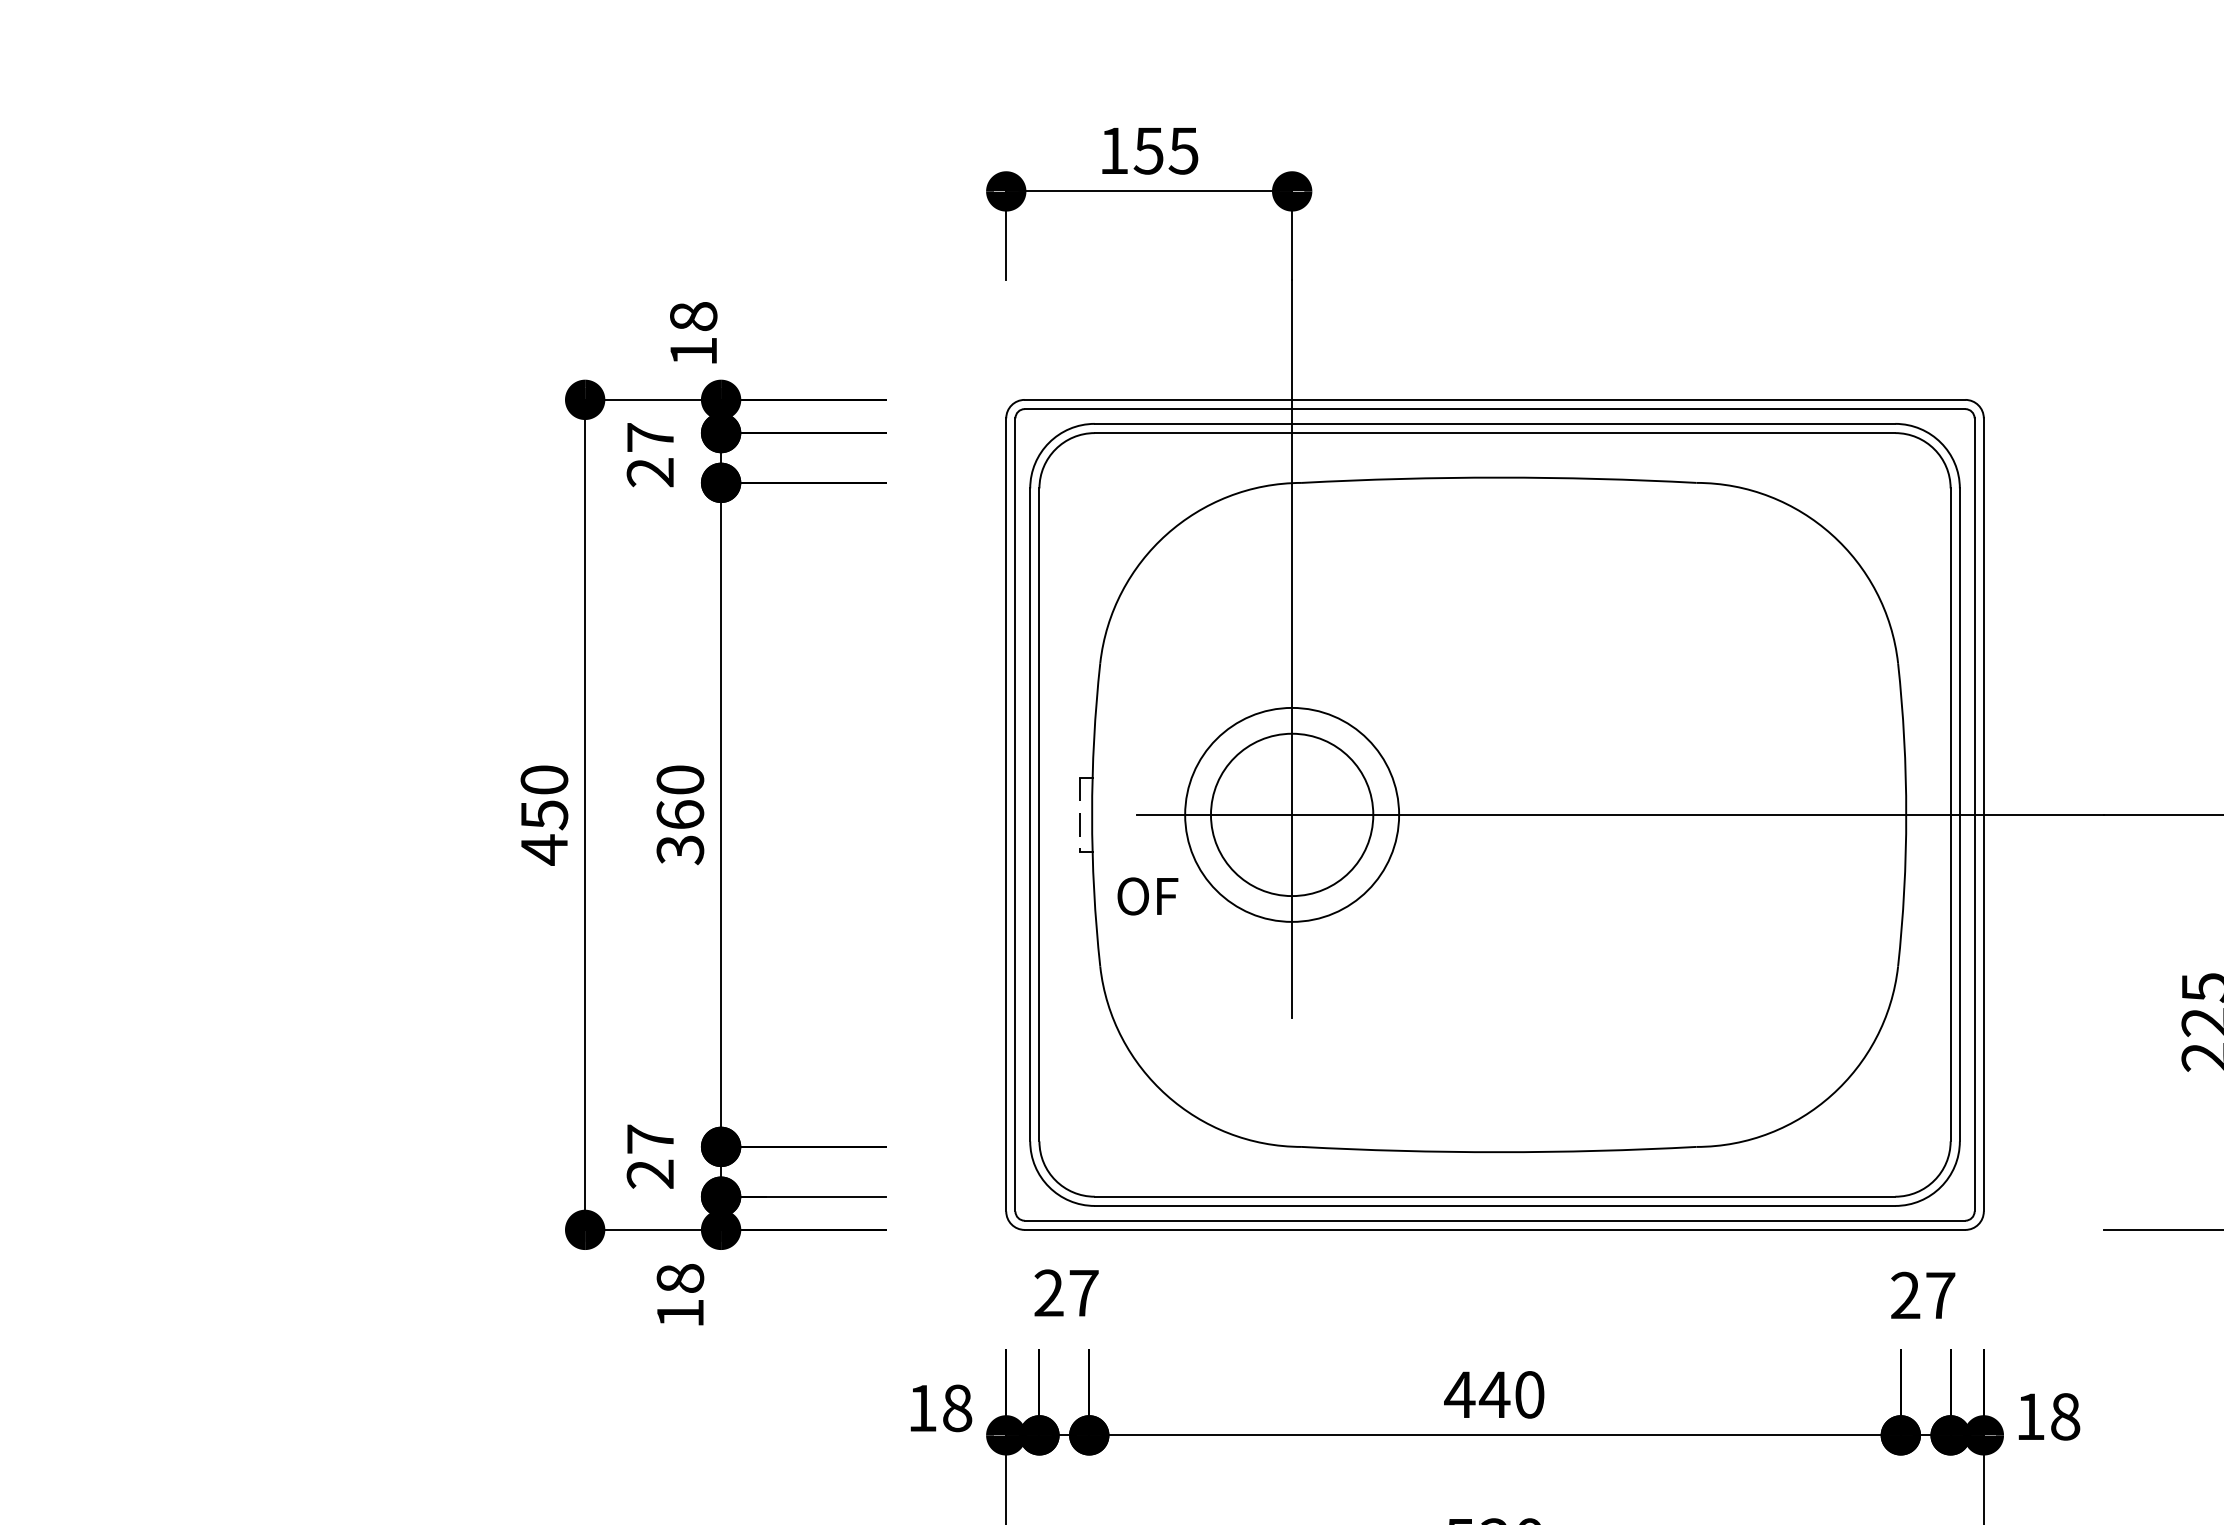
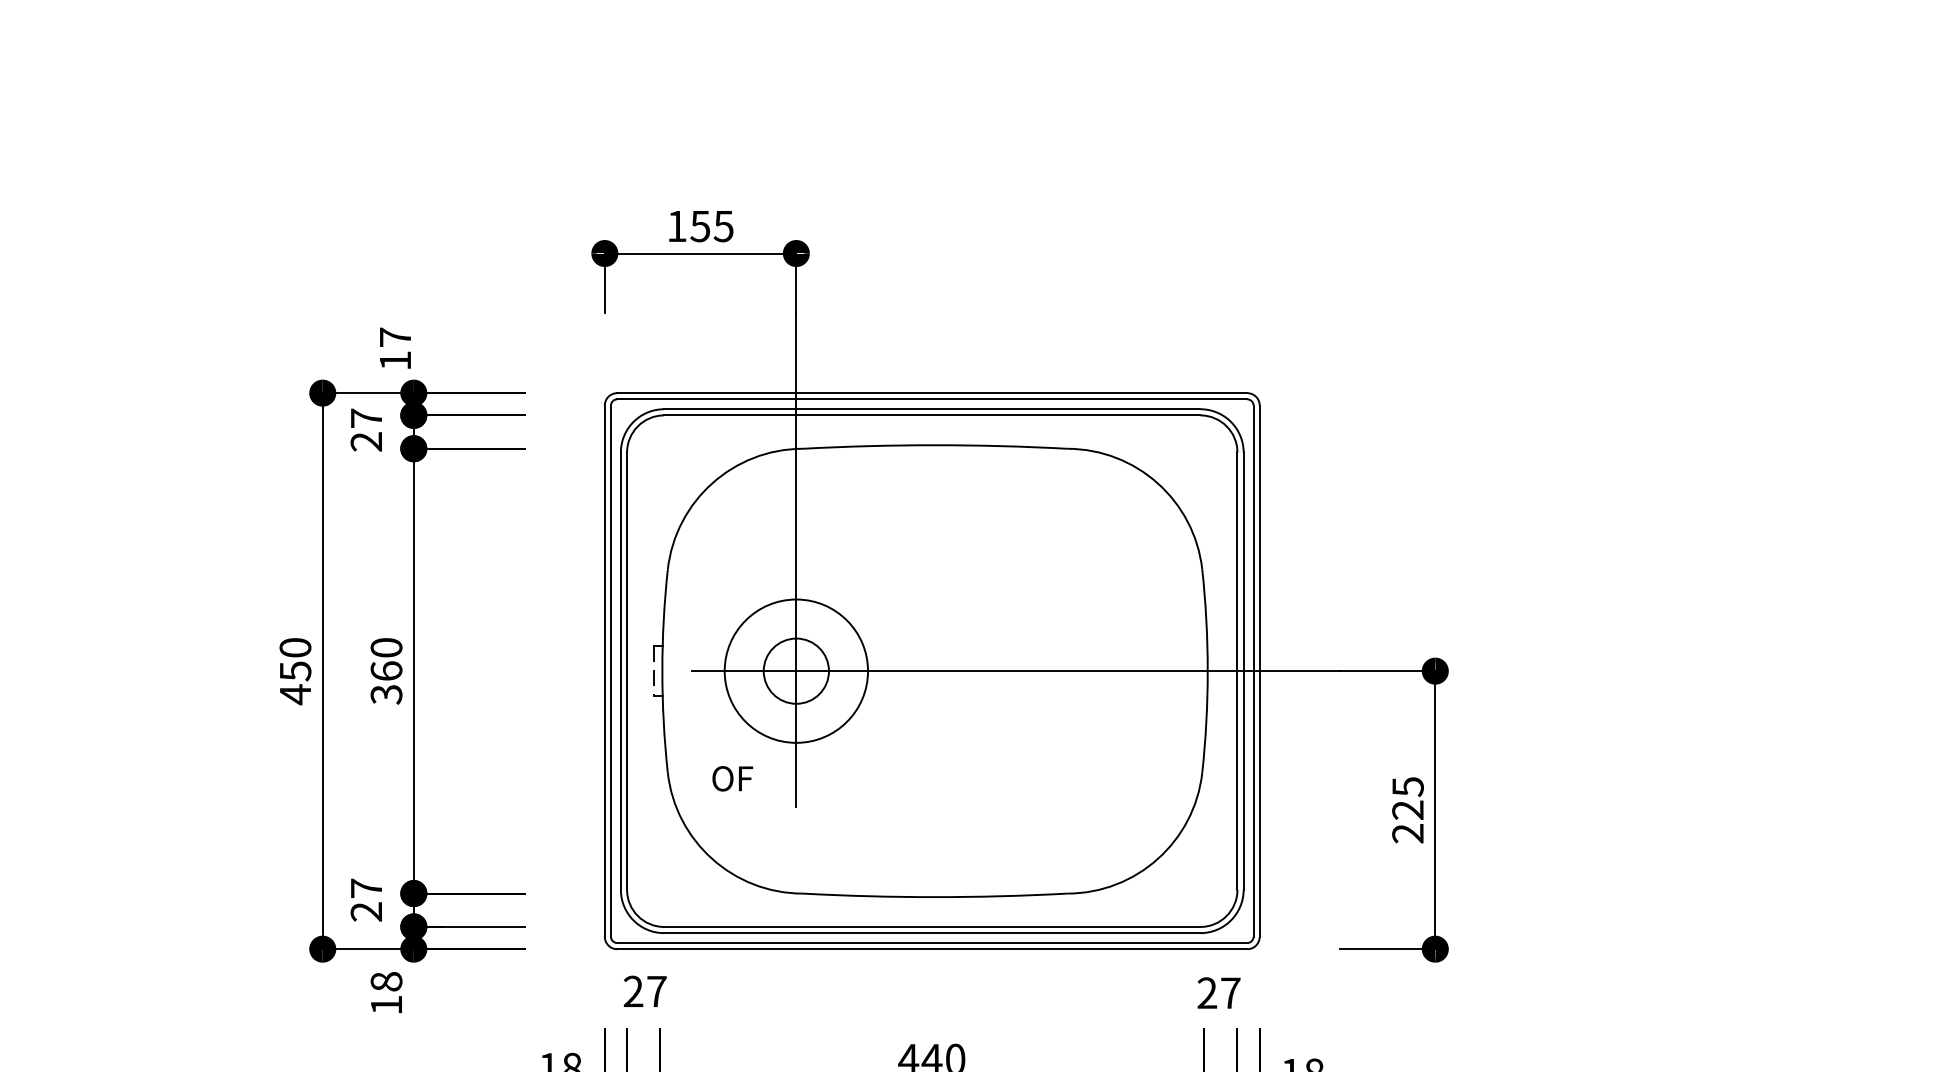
text: (693, 315) -> (395, 336), 18 -> 17
circle: (1292, 813) -> (796, 670), size x0.6
text: (1147, 895) -> (732, 778), moved

